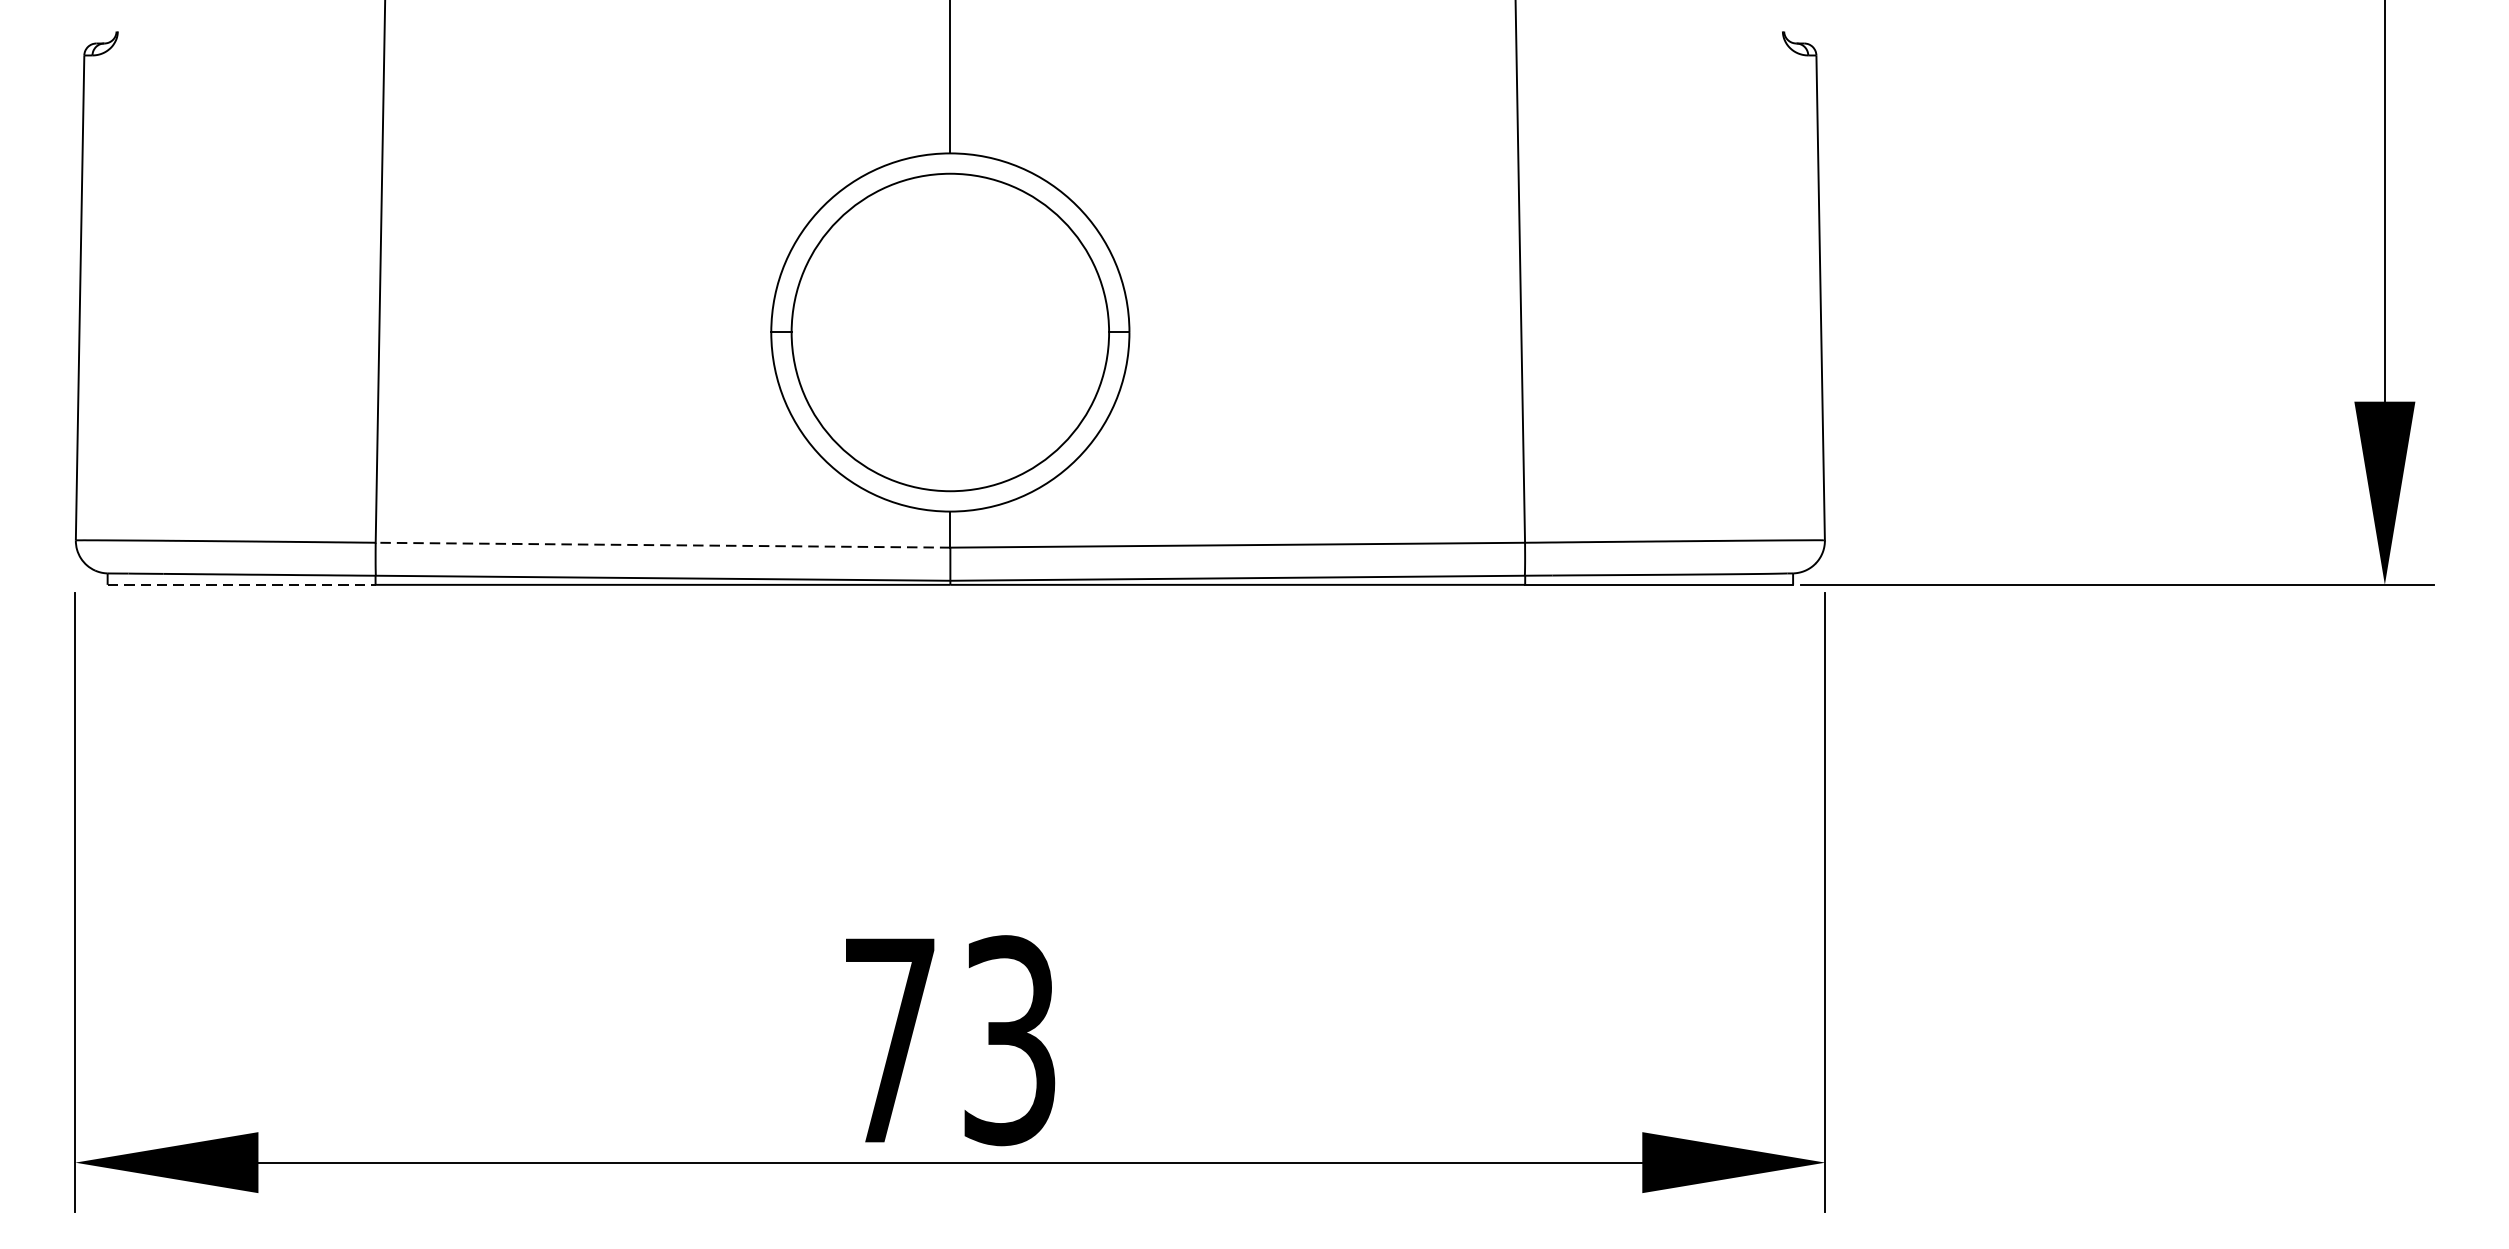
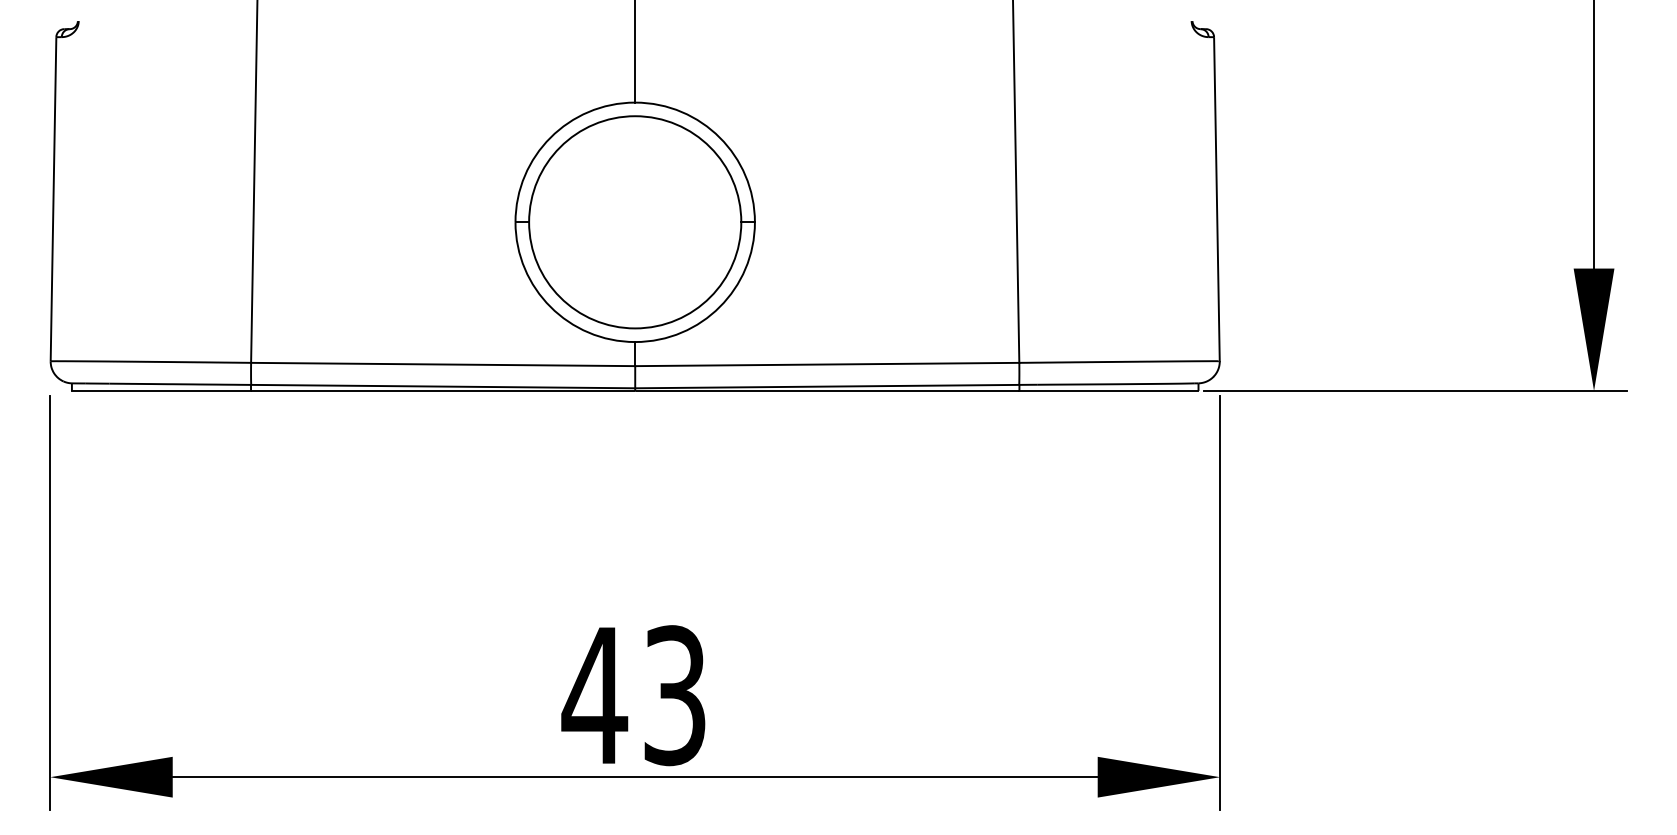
line: (662, 545) -> (442, 364), dashed -> solid
line: (241, 585) -> (161, 391), dashed -> solid
text: (889, 1040) -> (594, 695), 73 -> 43

